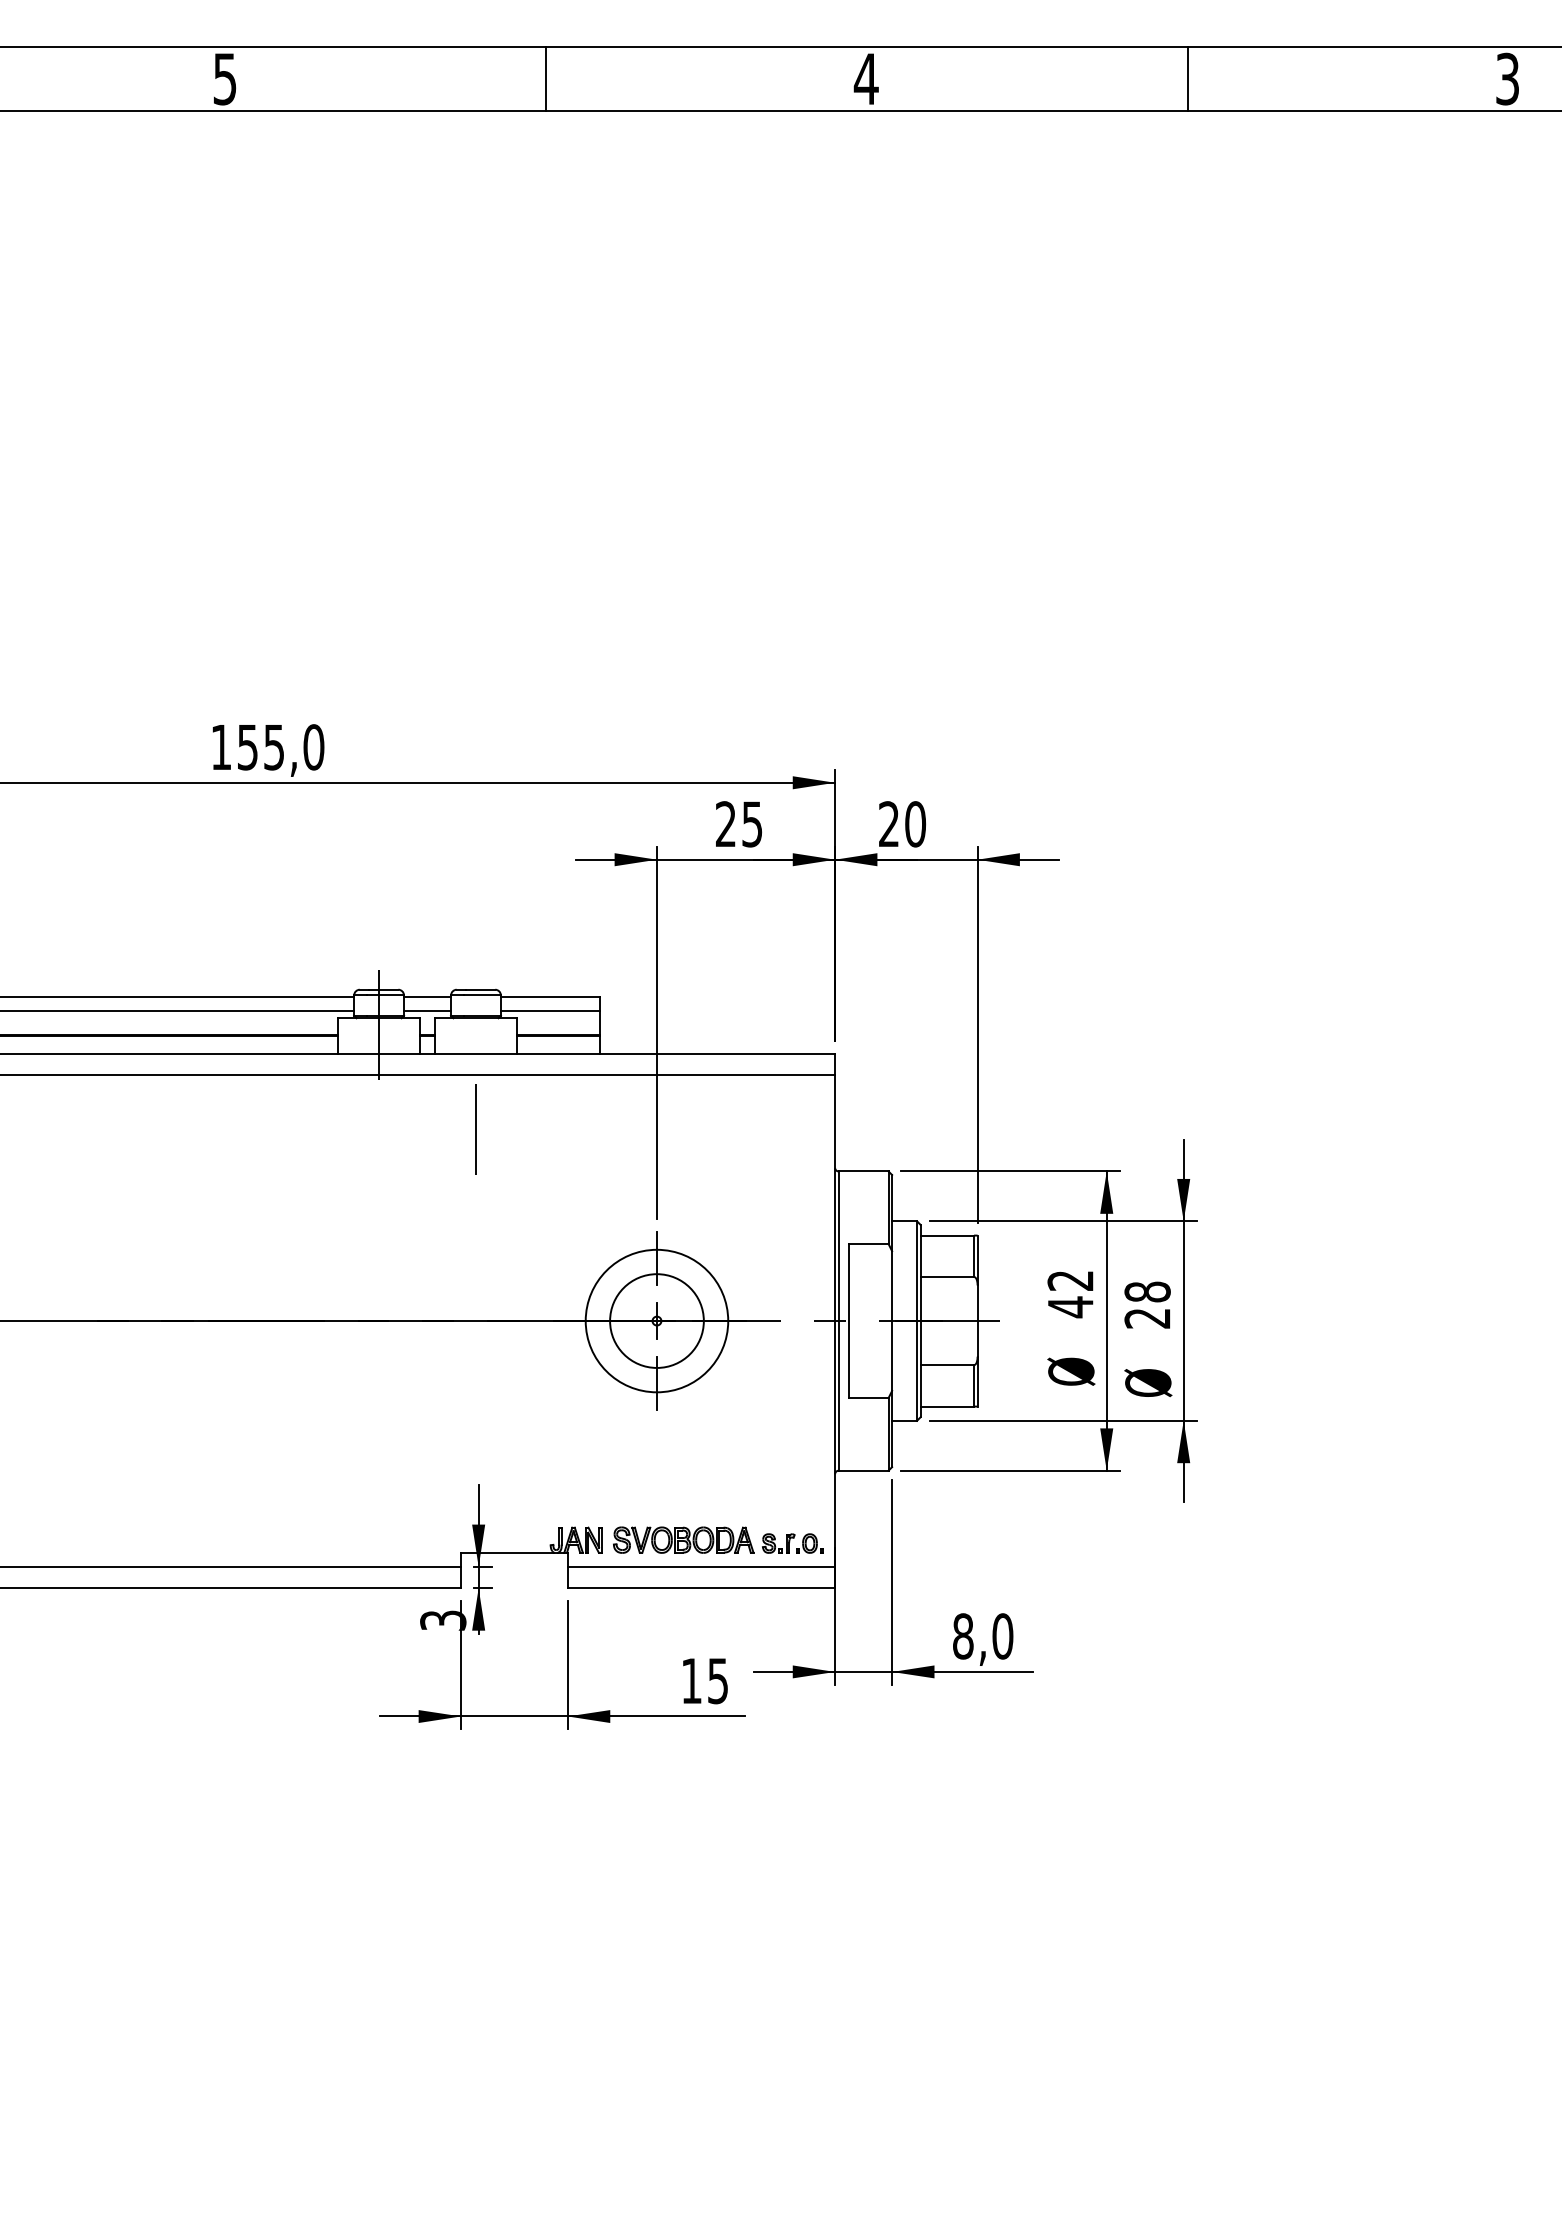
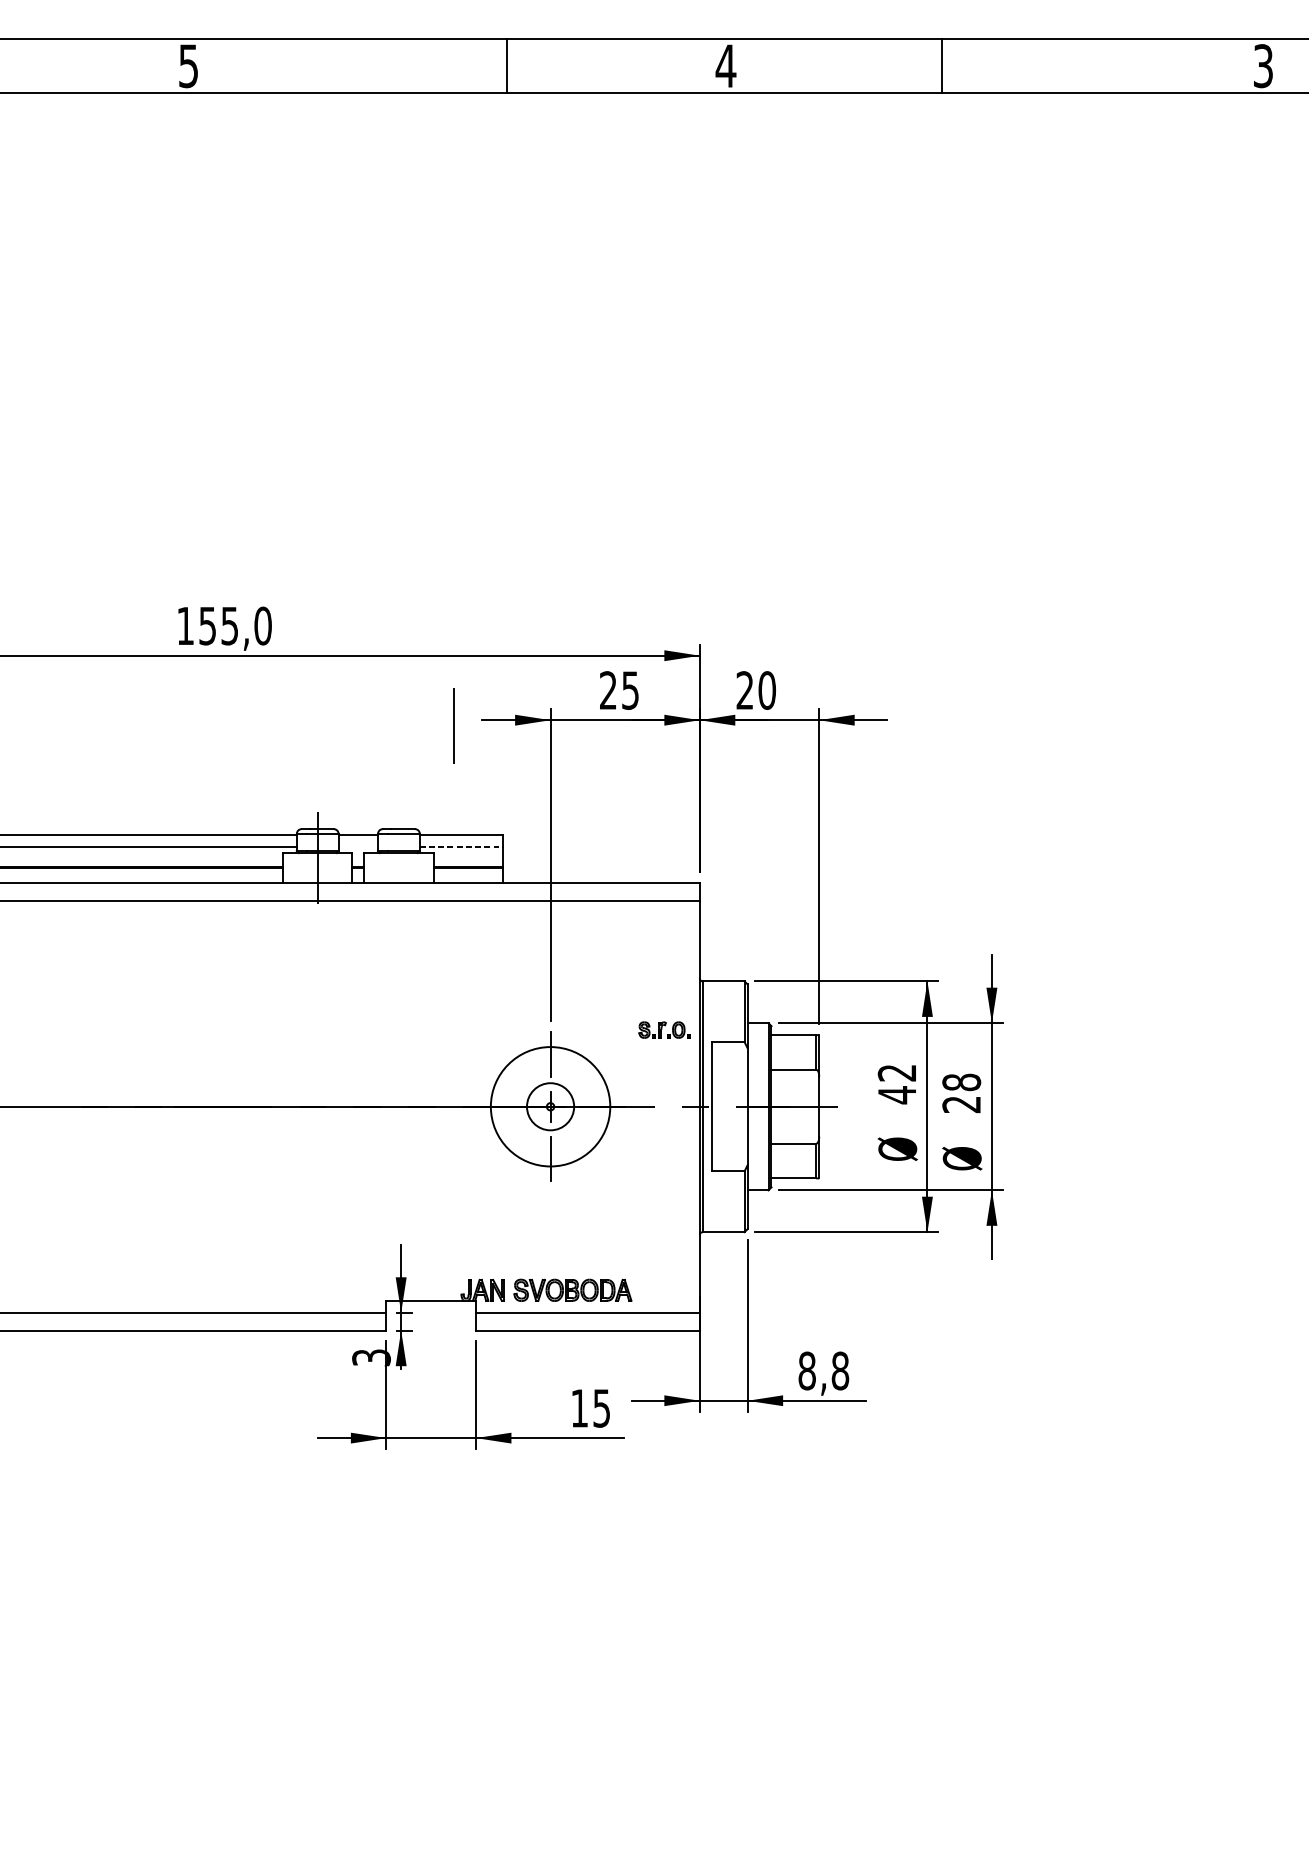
line: (546, 78) -> (507, 65), moved
line: (1187, 78) -> (942, 65), moved
line: (427, 1011) -> (358, 847), removed
line: (550, 1011) -> (461, 847), solid -> dashed
line: (475, 1129) -> (453, 725), moved
circle: (656, 1320) -> (550, 1106), size x0.6
part: (792, 1543) -> (664, 1030), moved
text: (1002, 1636) -> (840, 1371), 8,0 -> 8,8

